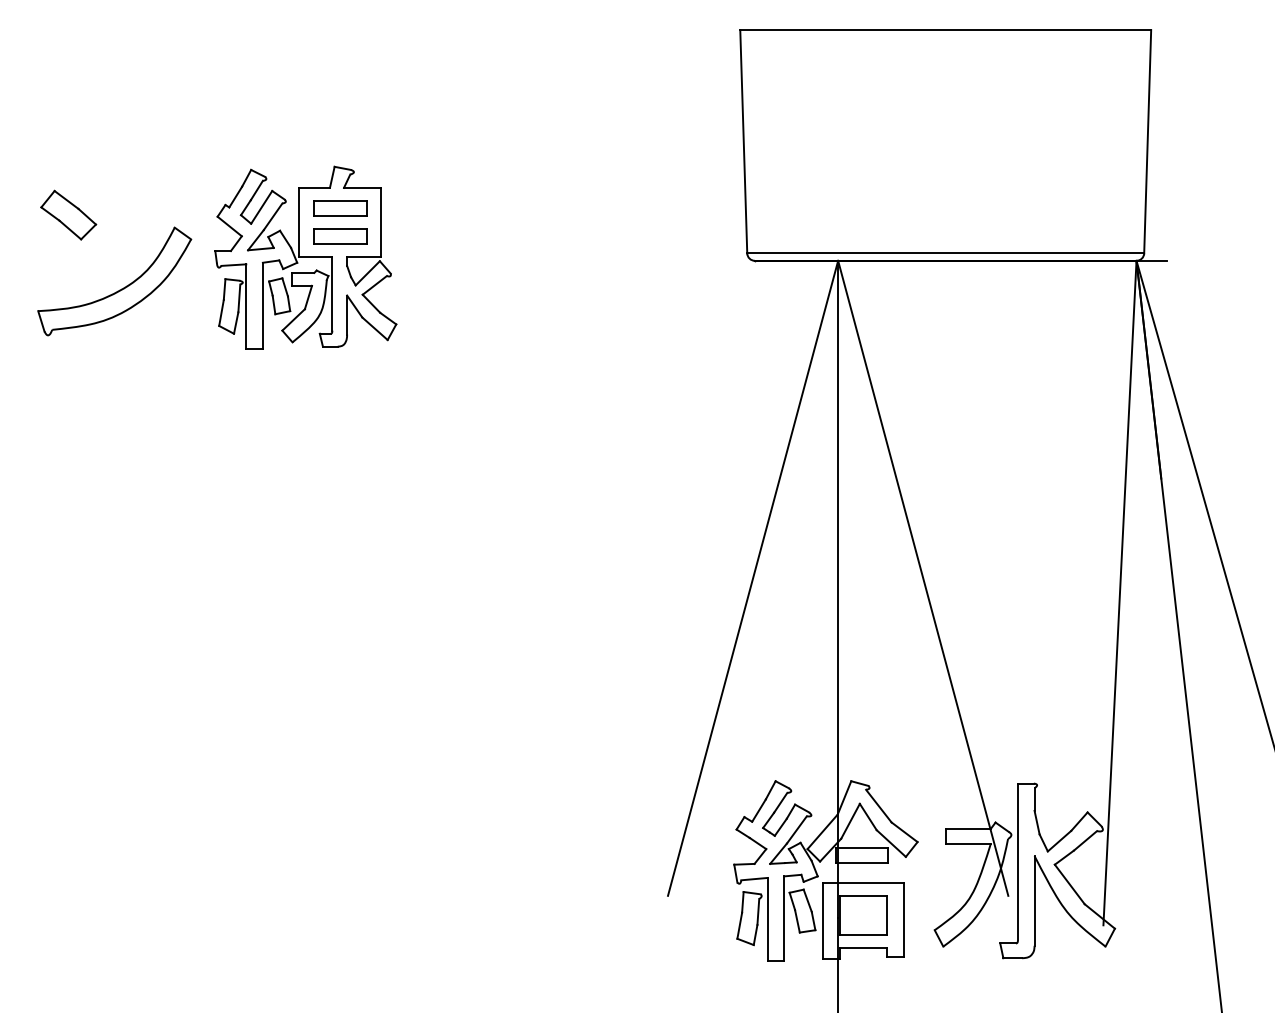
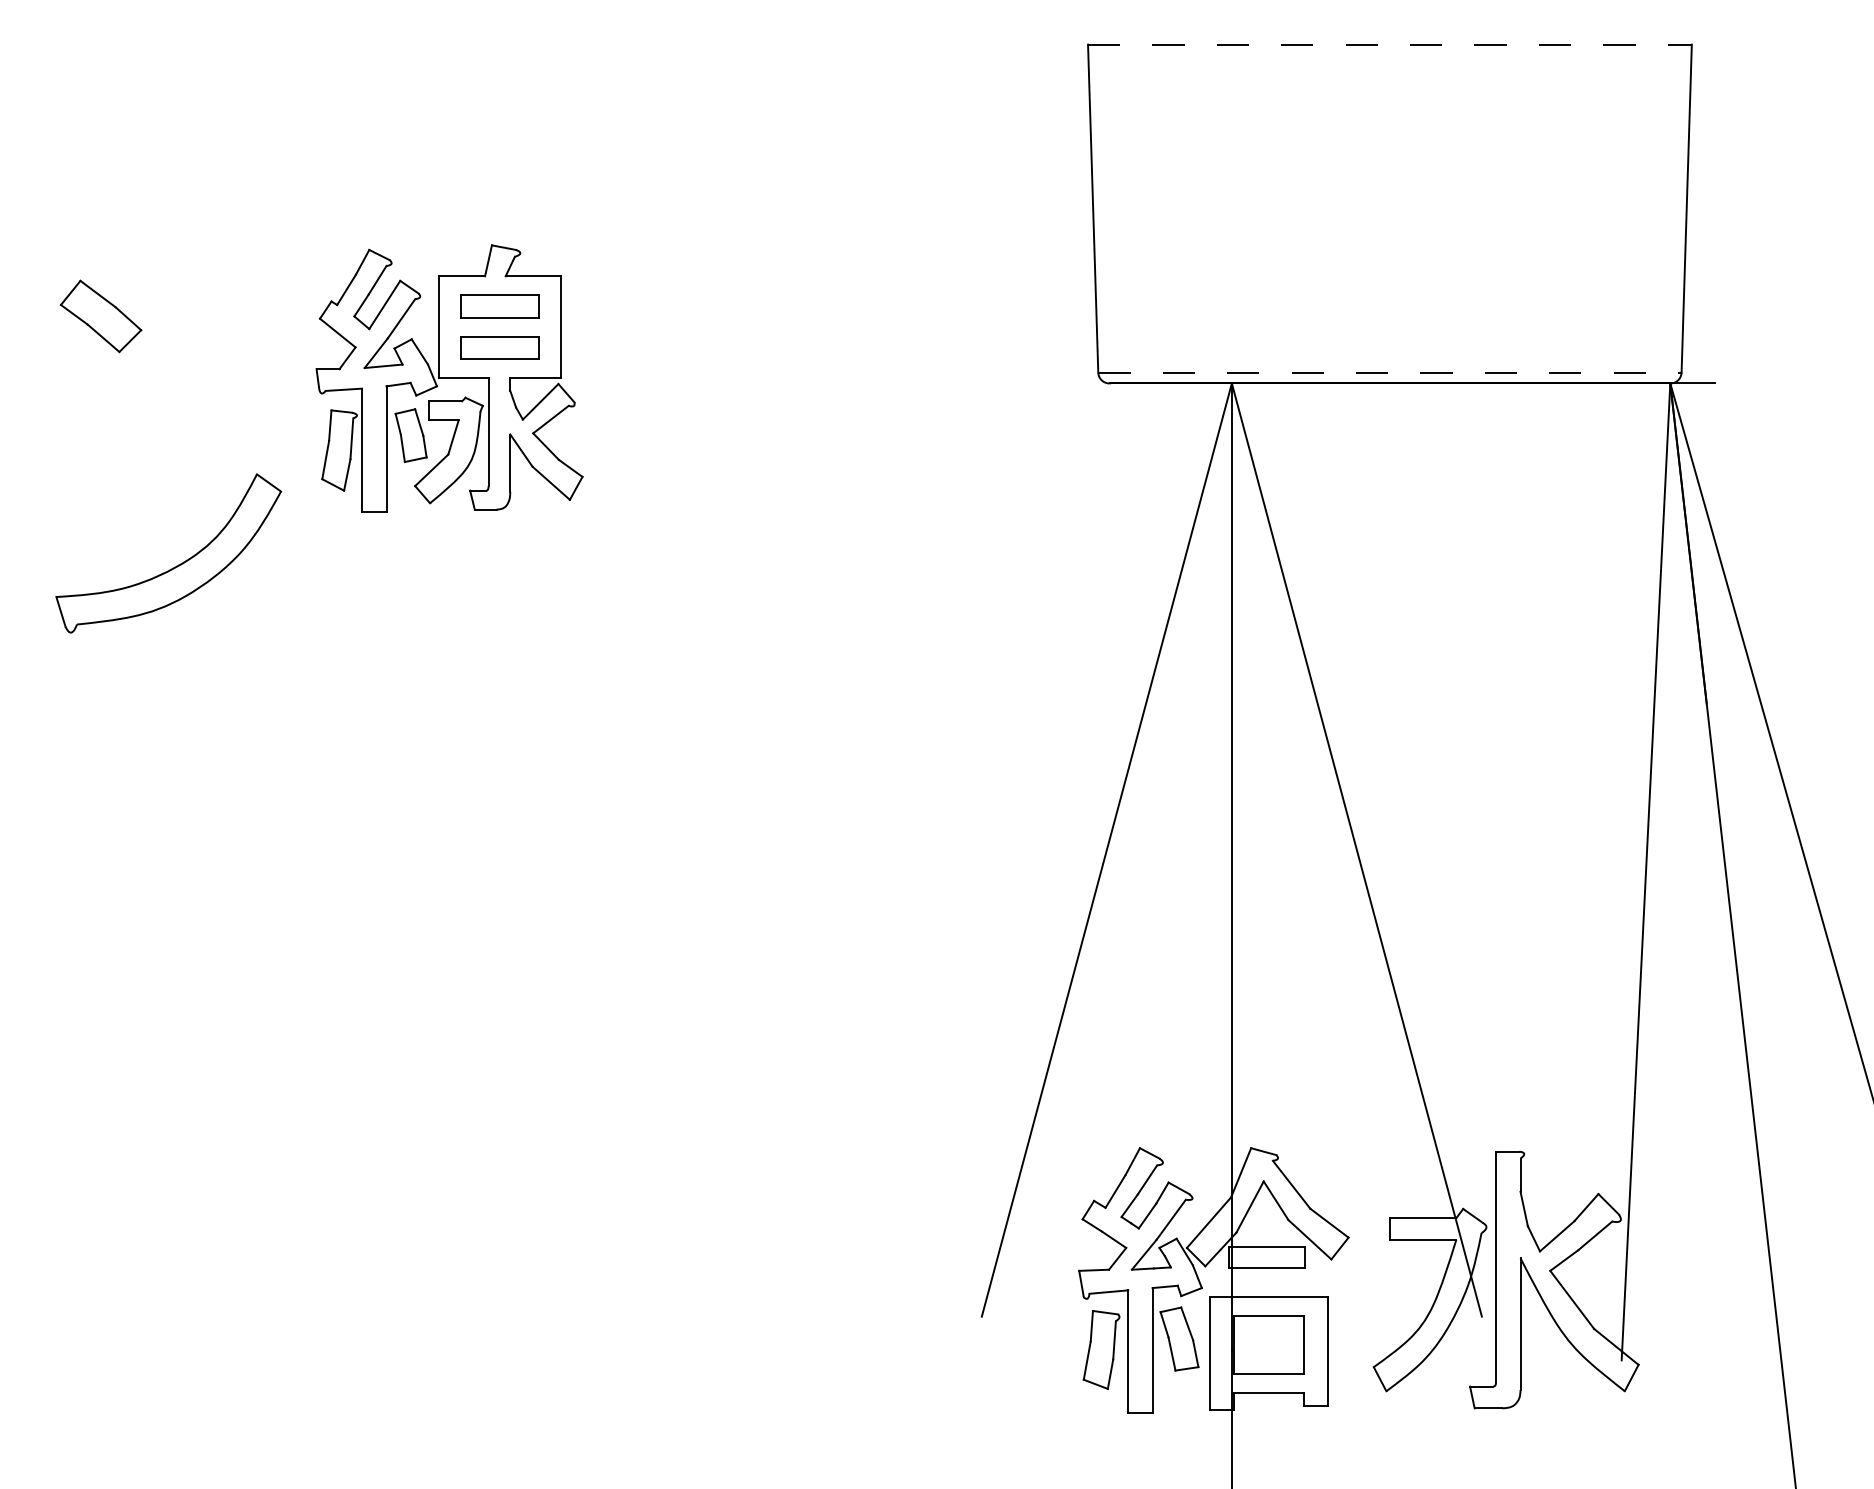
line: (946, 30) -> (1391, 45), solid -> dashed
line: (946, 253) -> (1391, 372), solid -> dashed
part: (119, 289) -> (175, 565), moved

